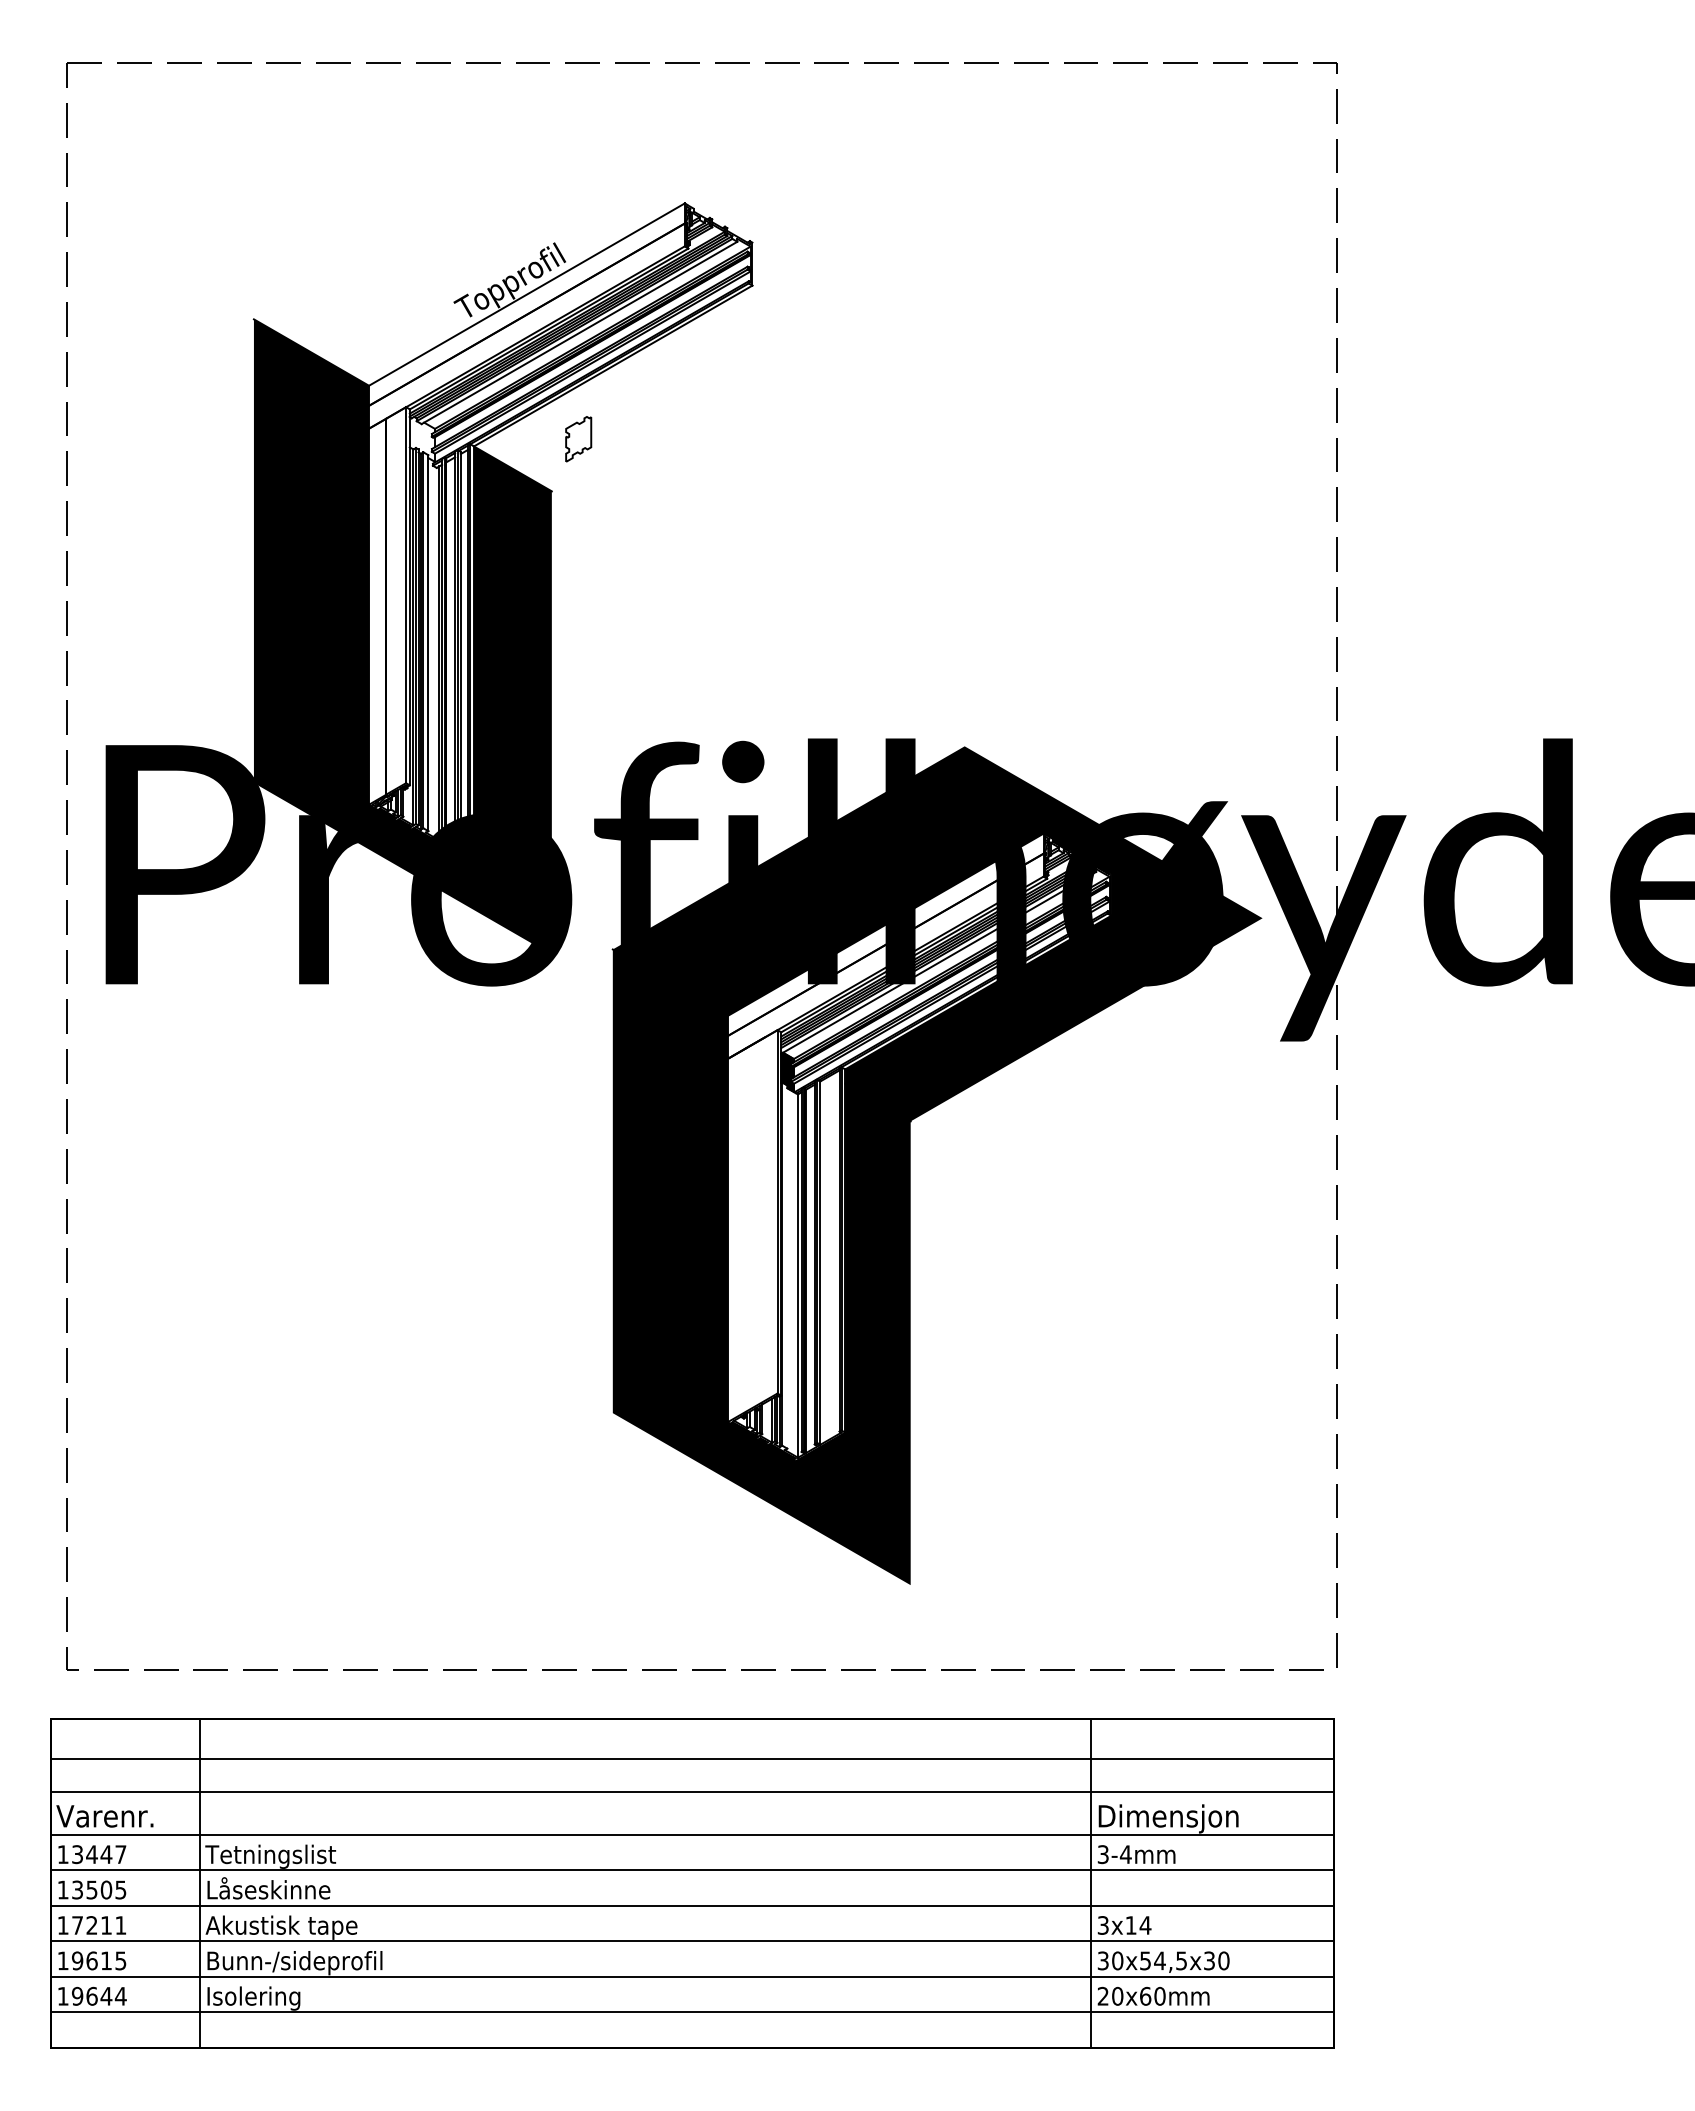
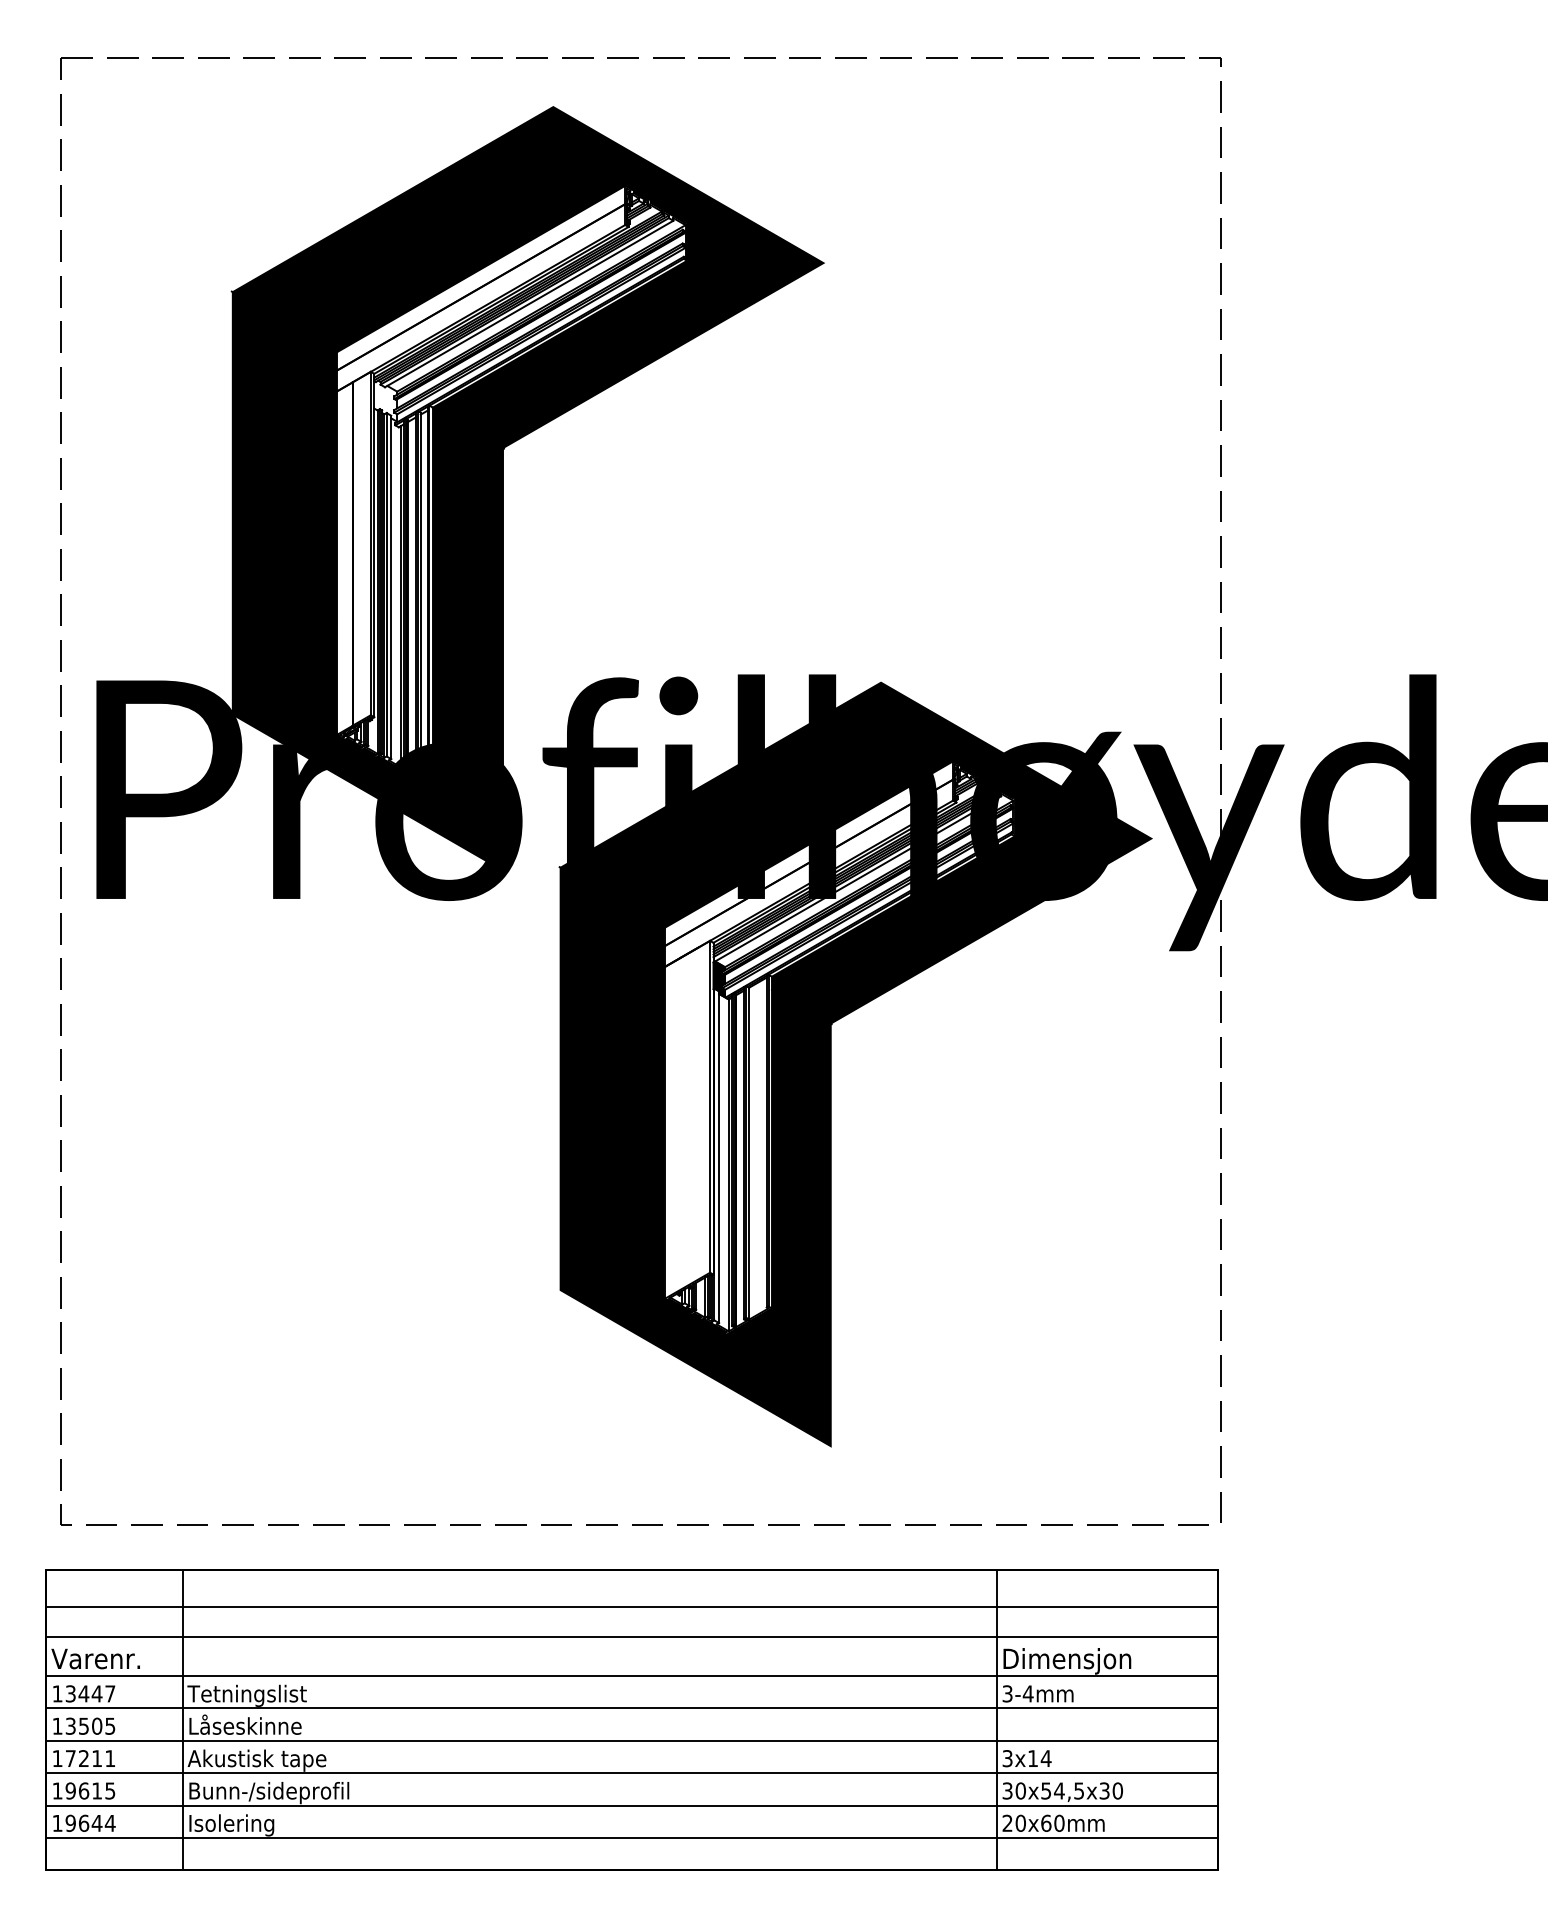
fill: (578, 303) -> (528, 277), added
fill: (578, 438) -> (528, 400), added
line: (787, 1266) -> (719, 1156), added

